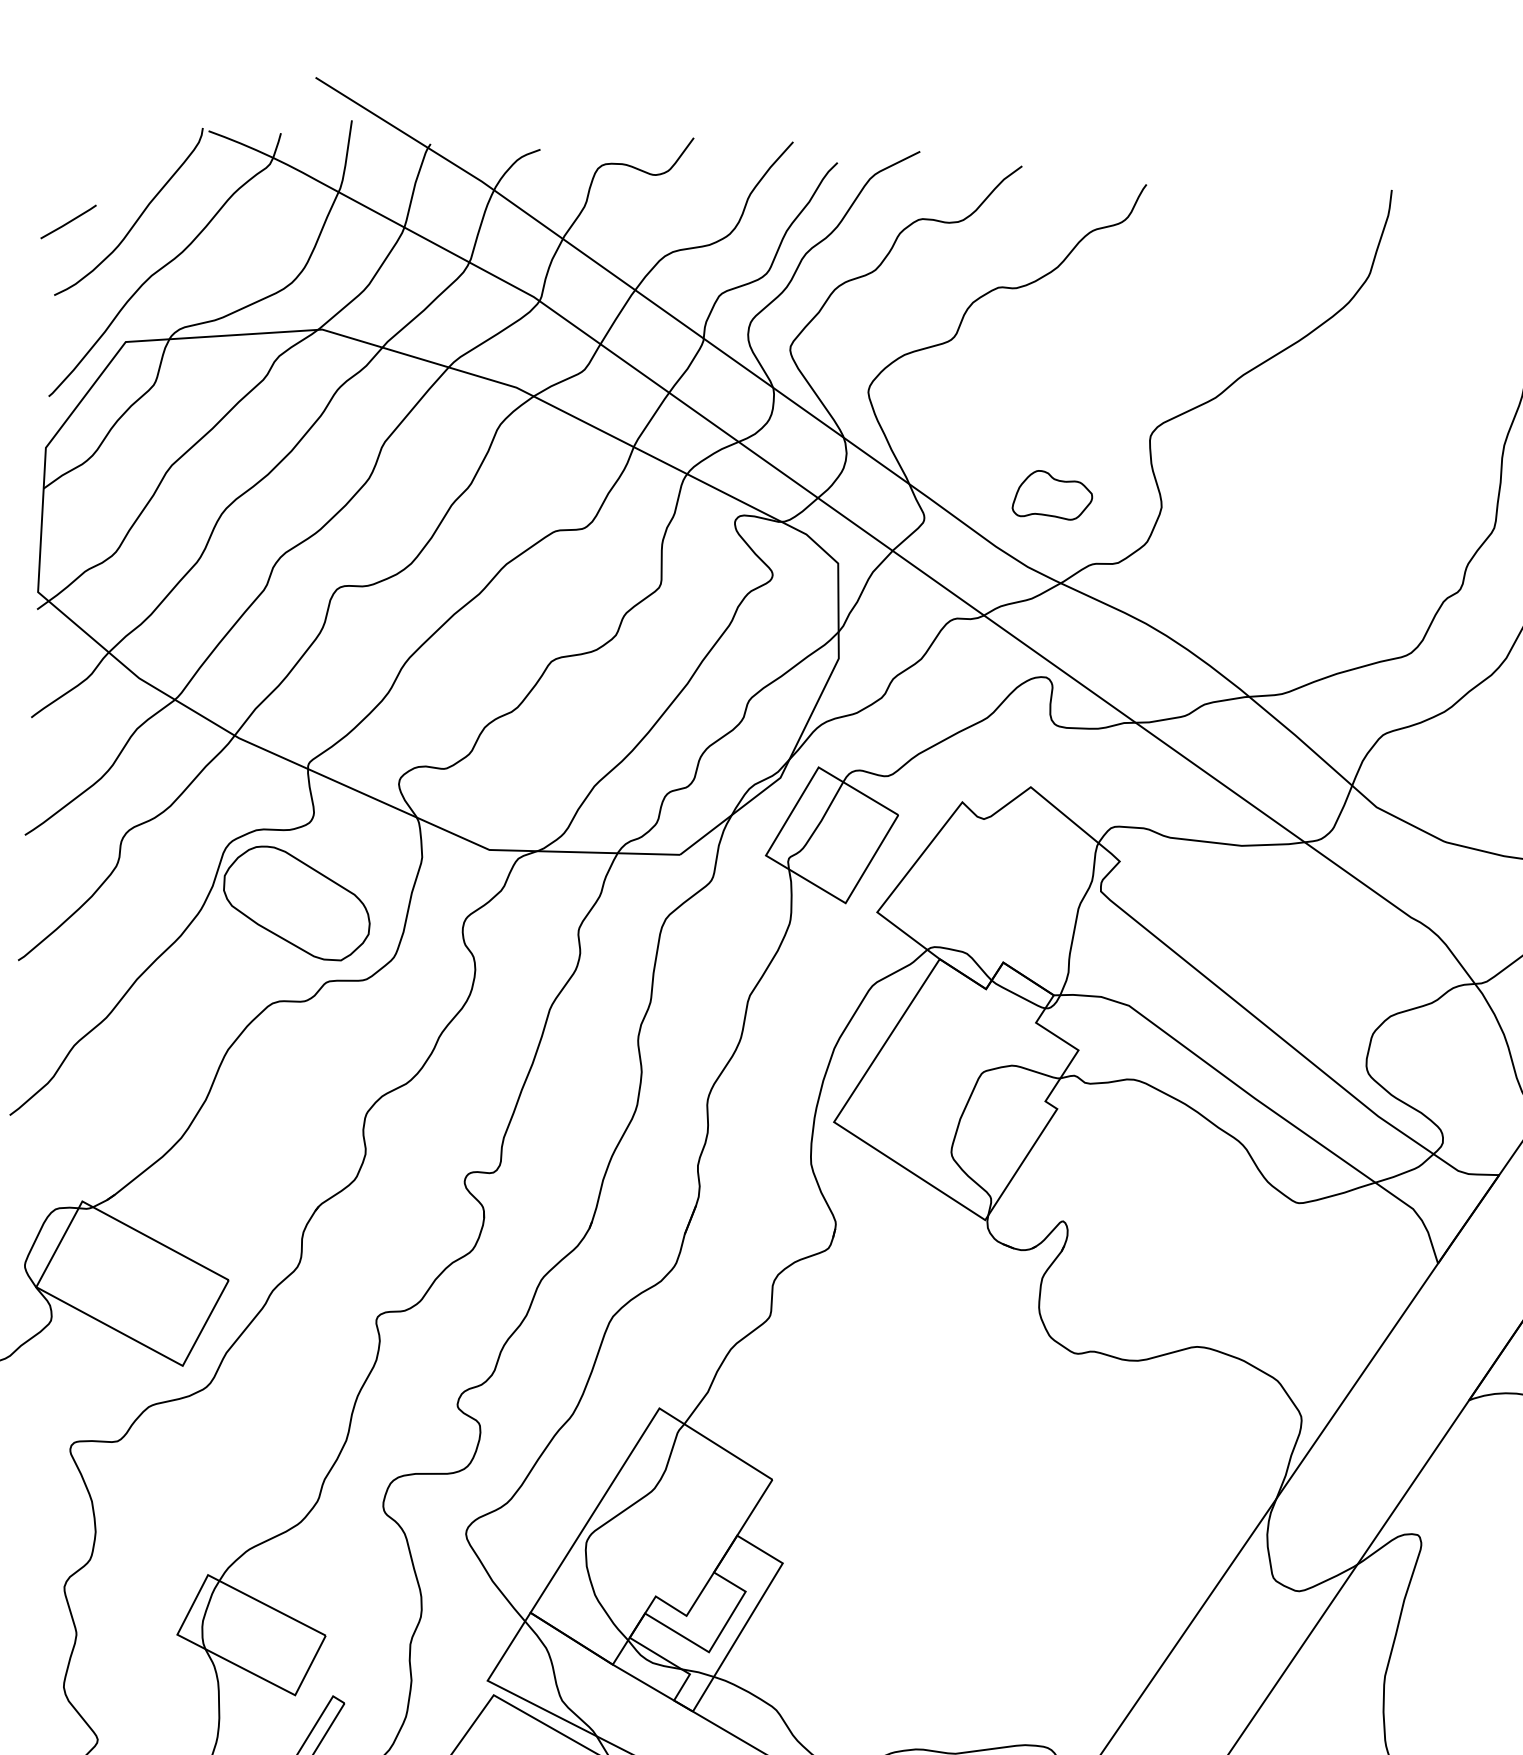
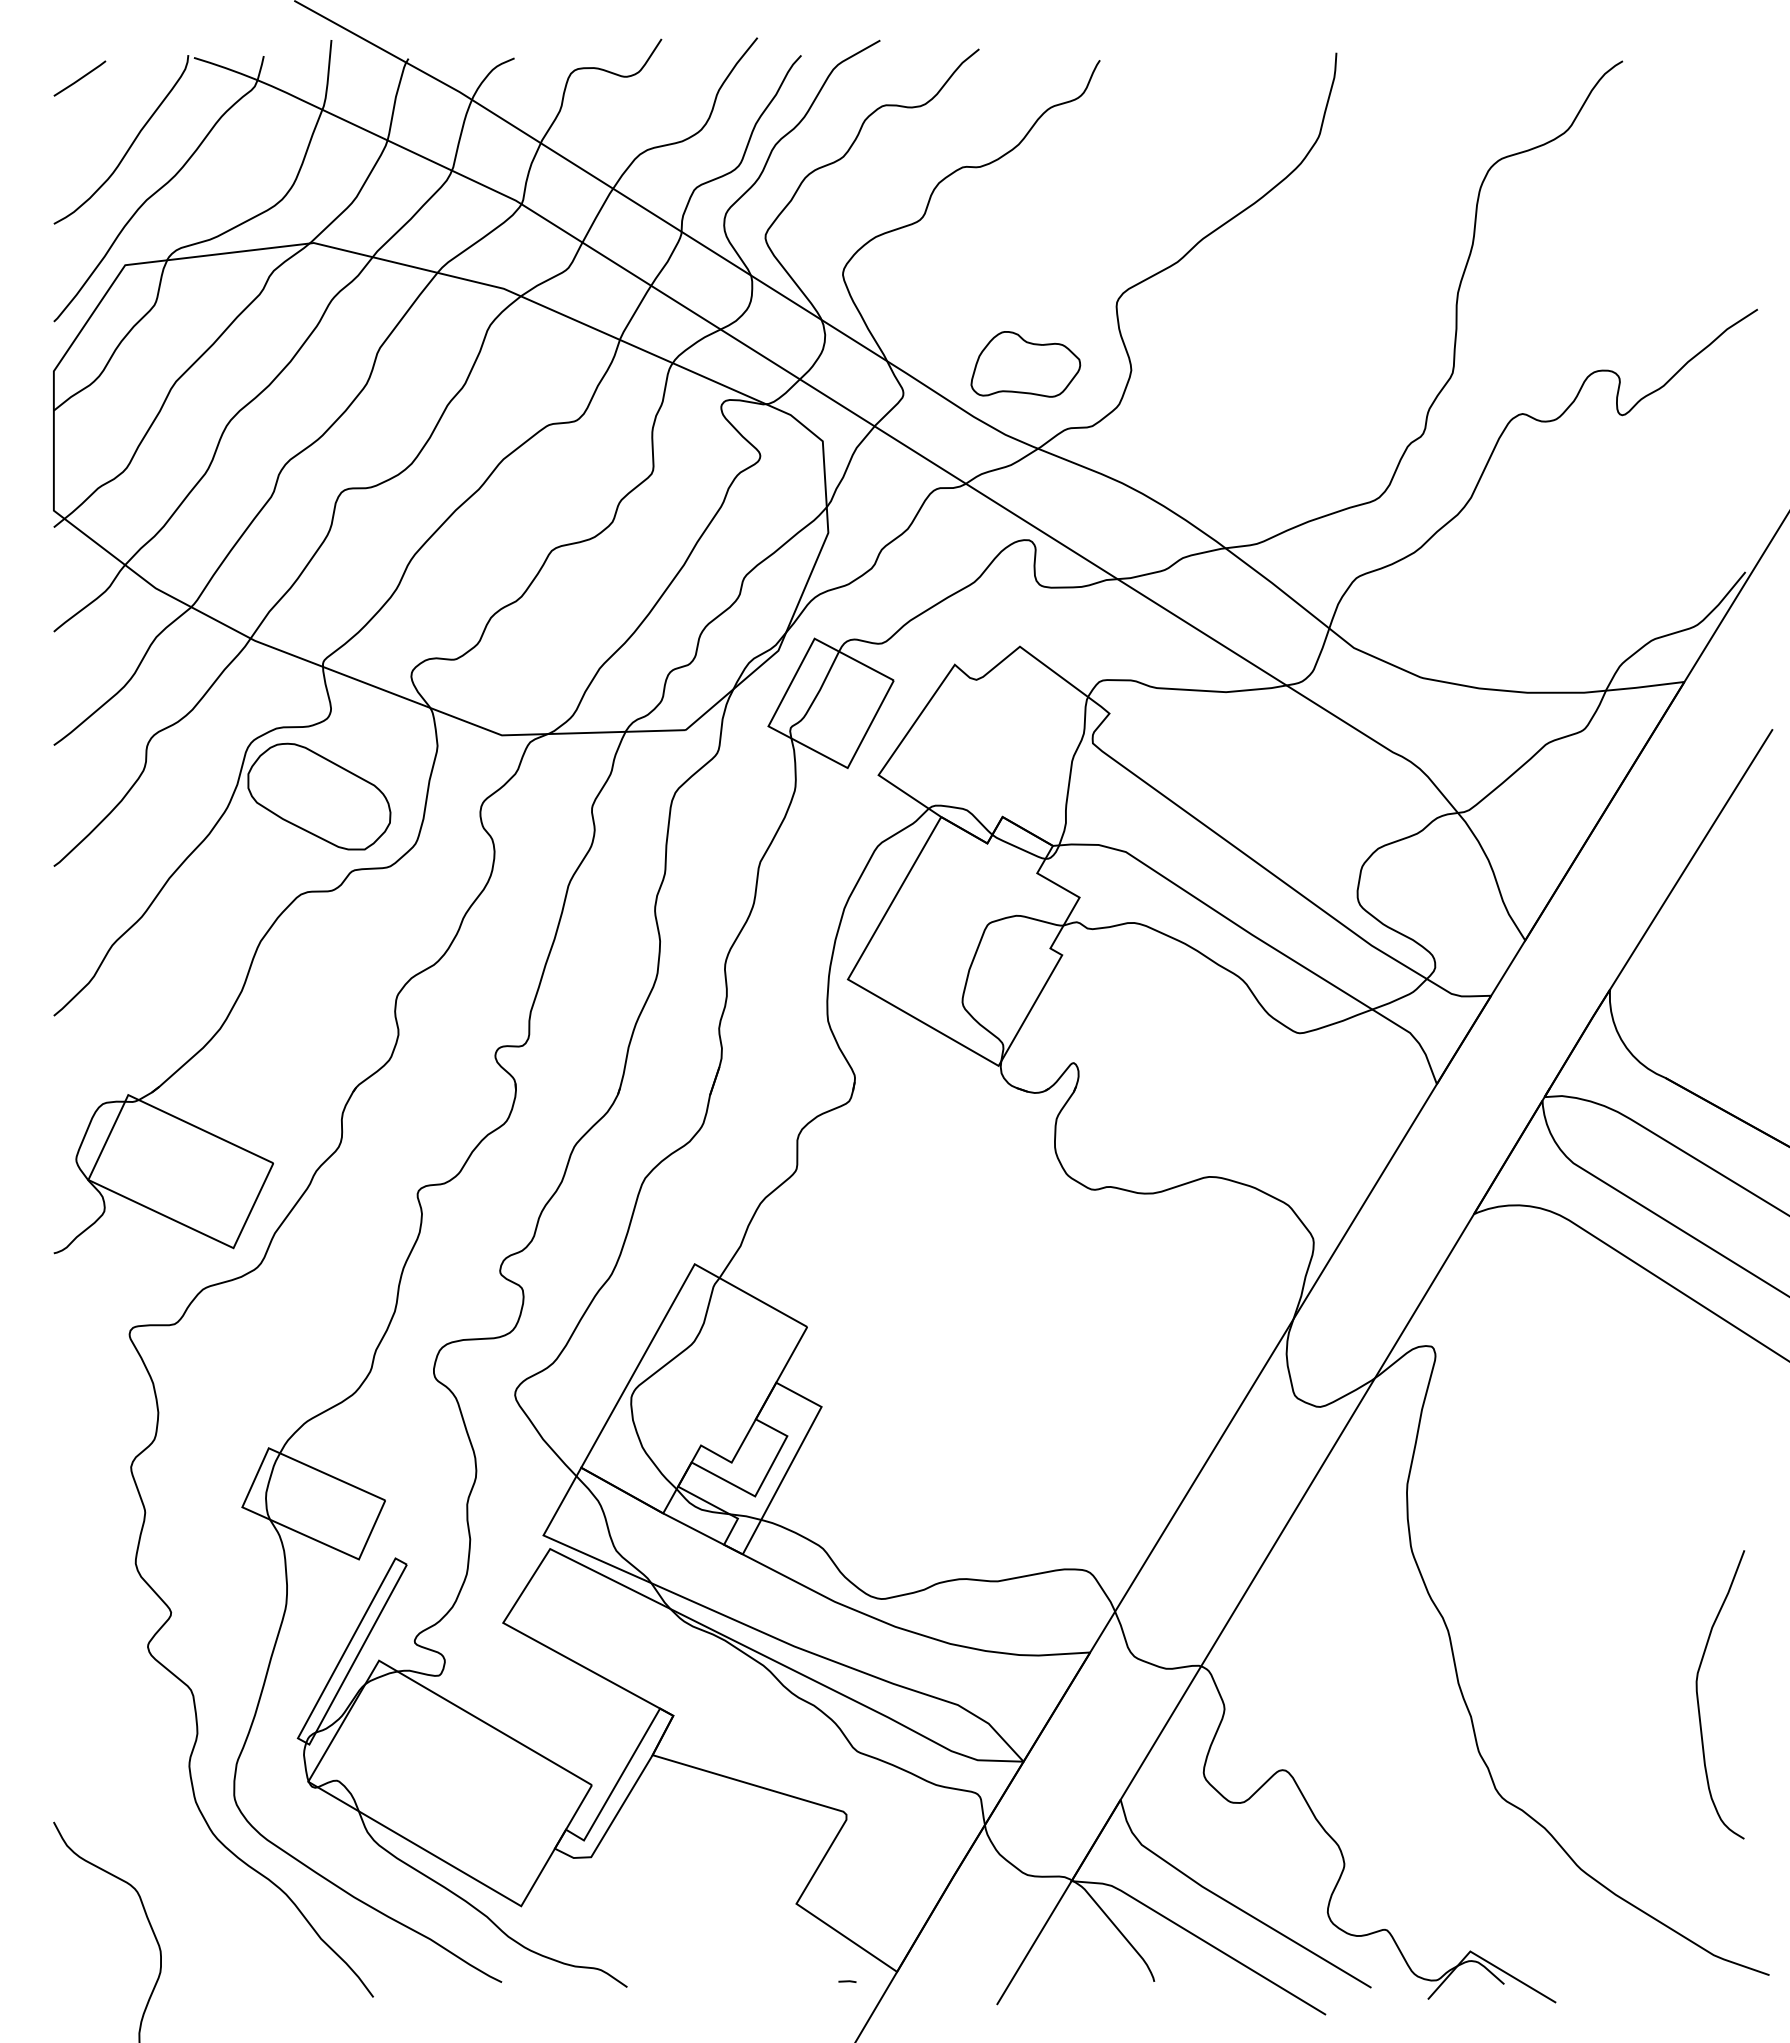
line: (68, 221) -> (79, 78), moved
part: (1052, 495) -> (1025, 364), size x1.43

